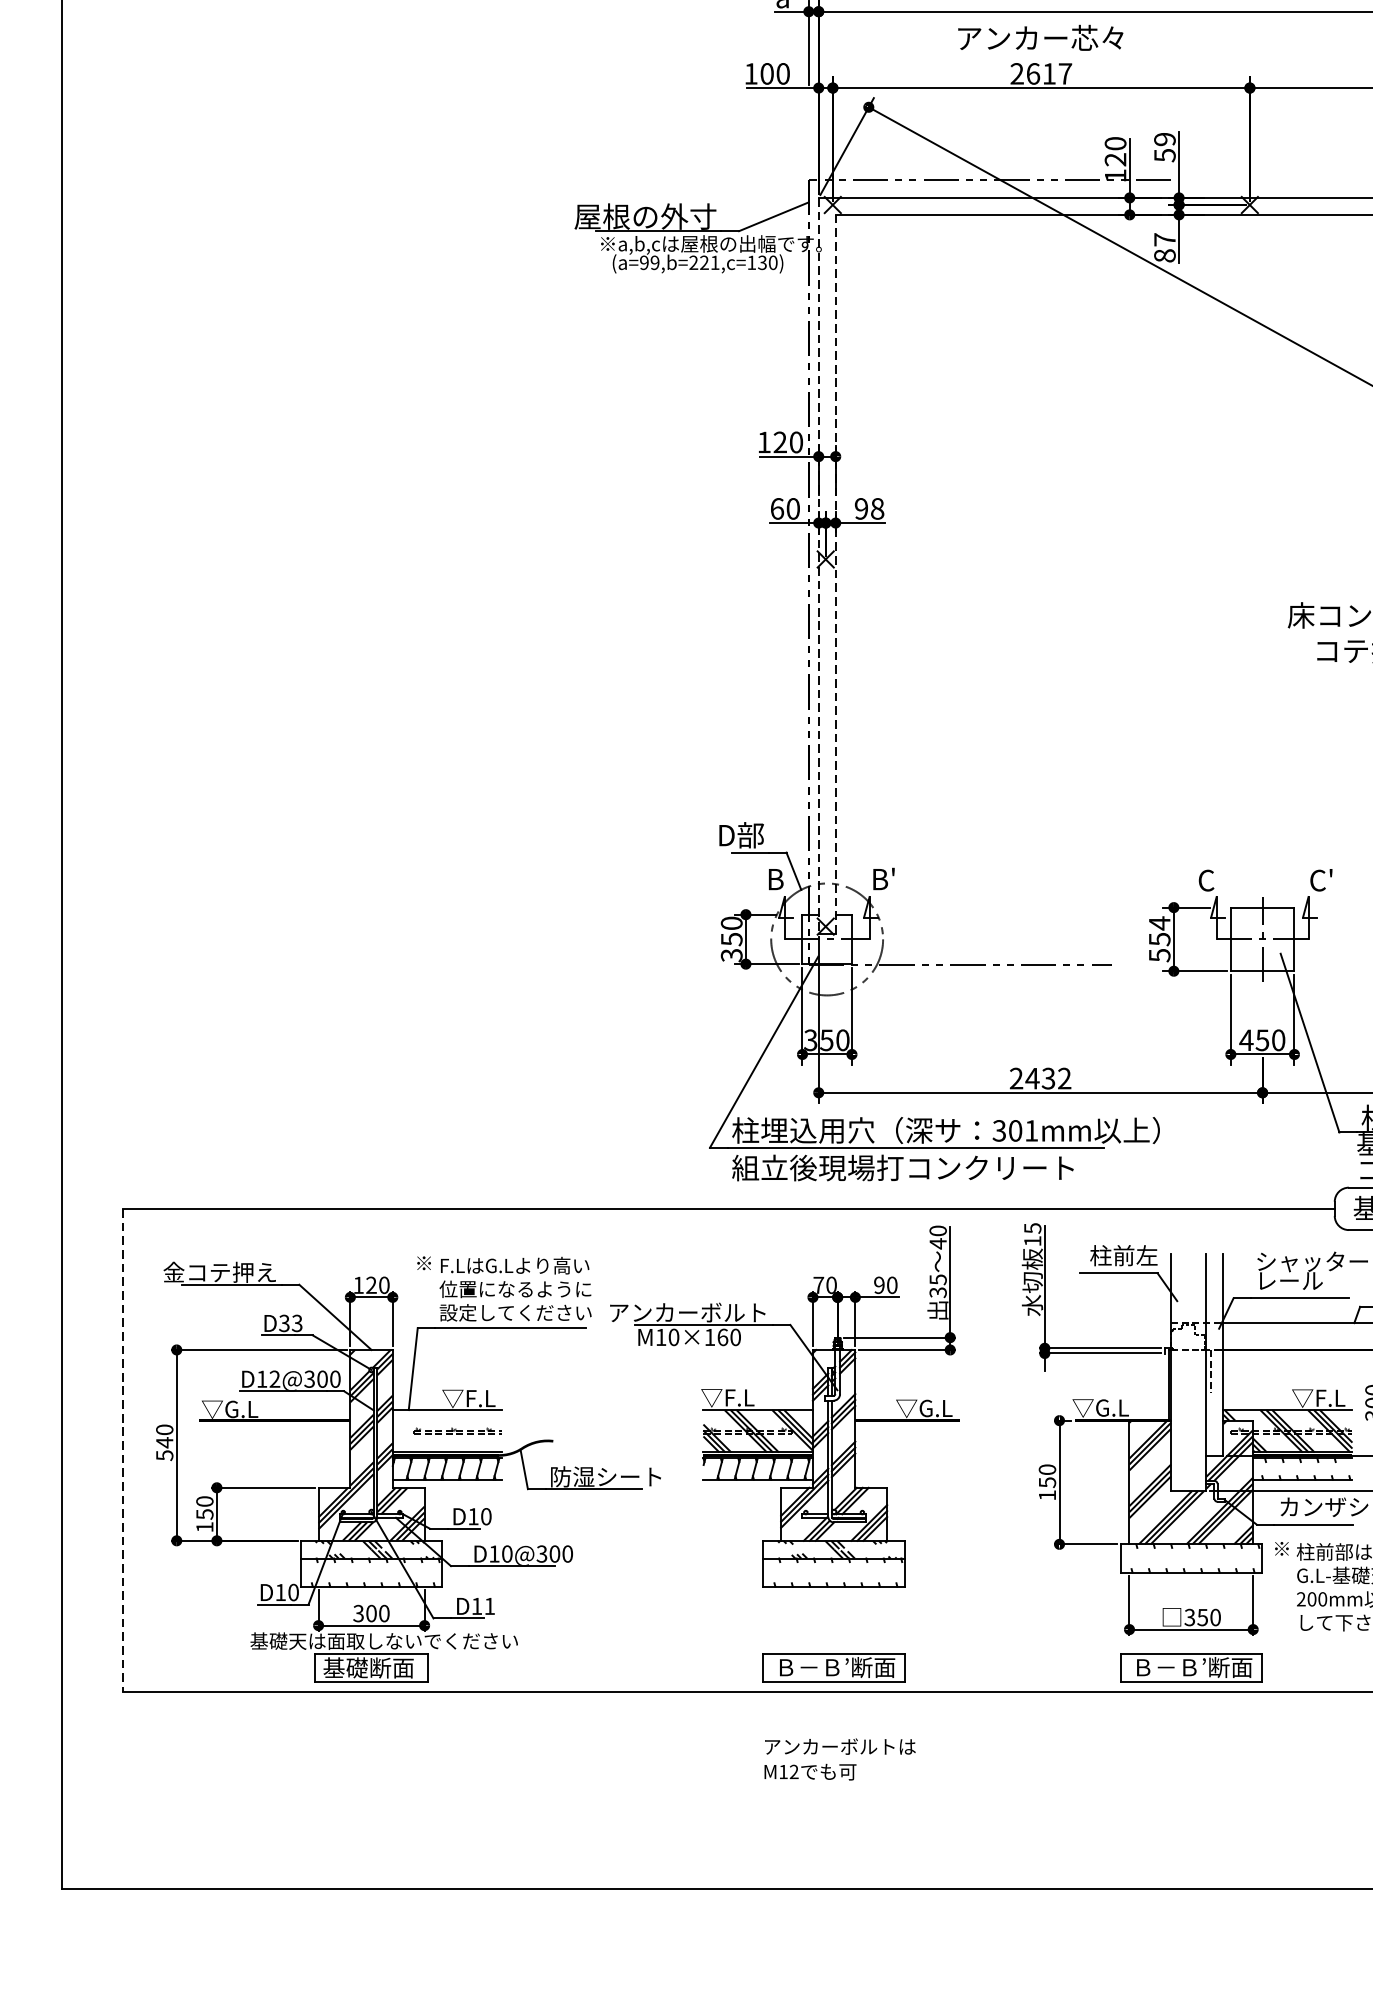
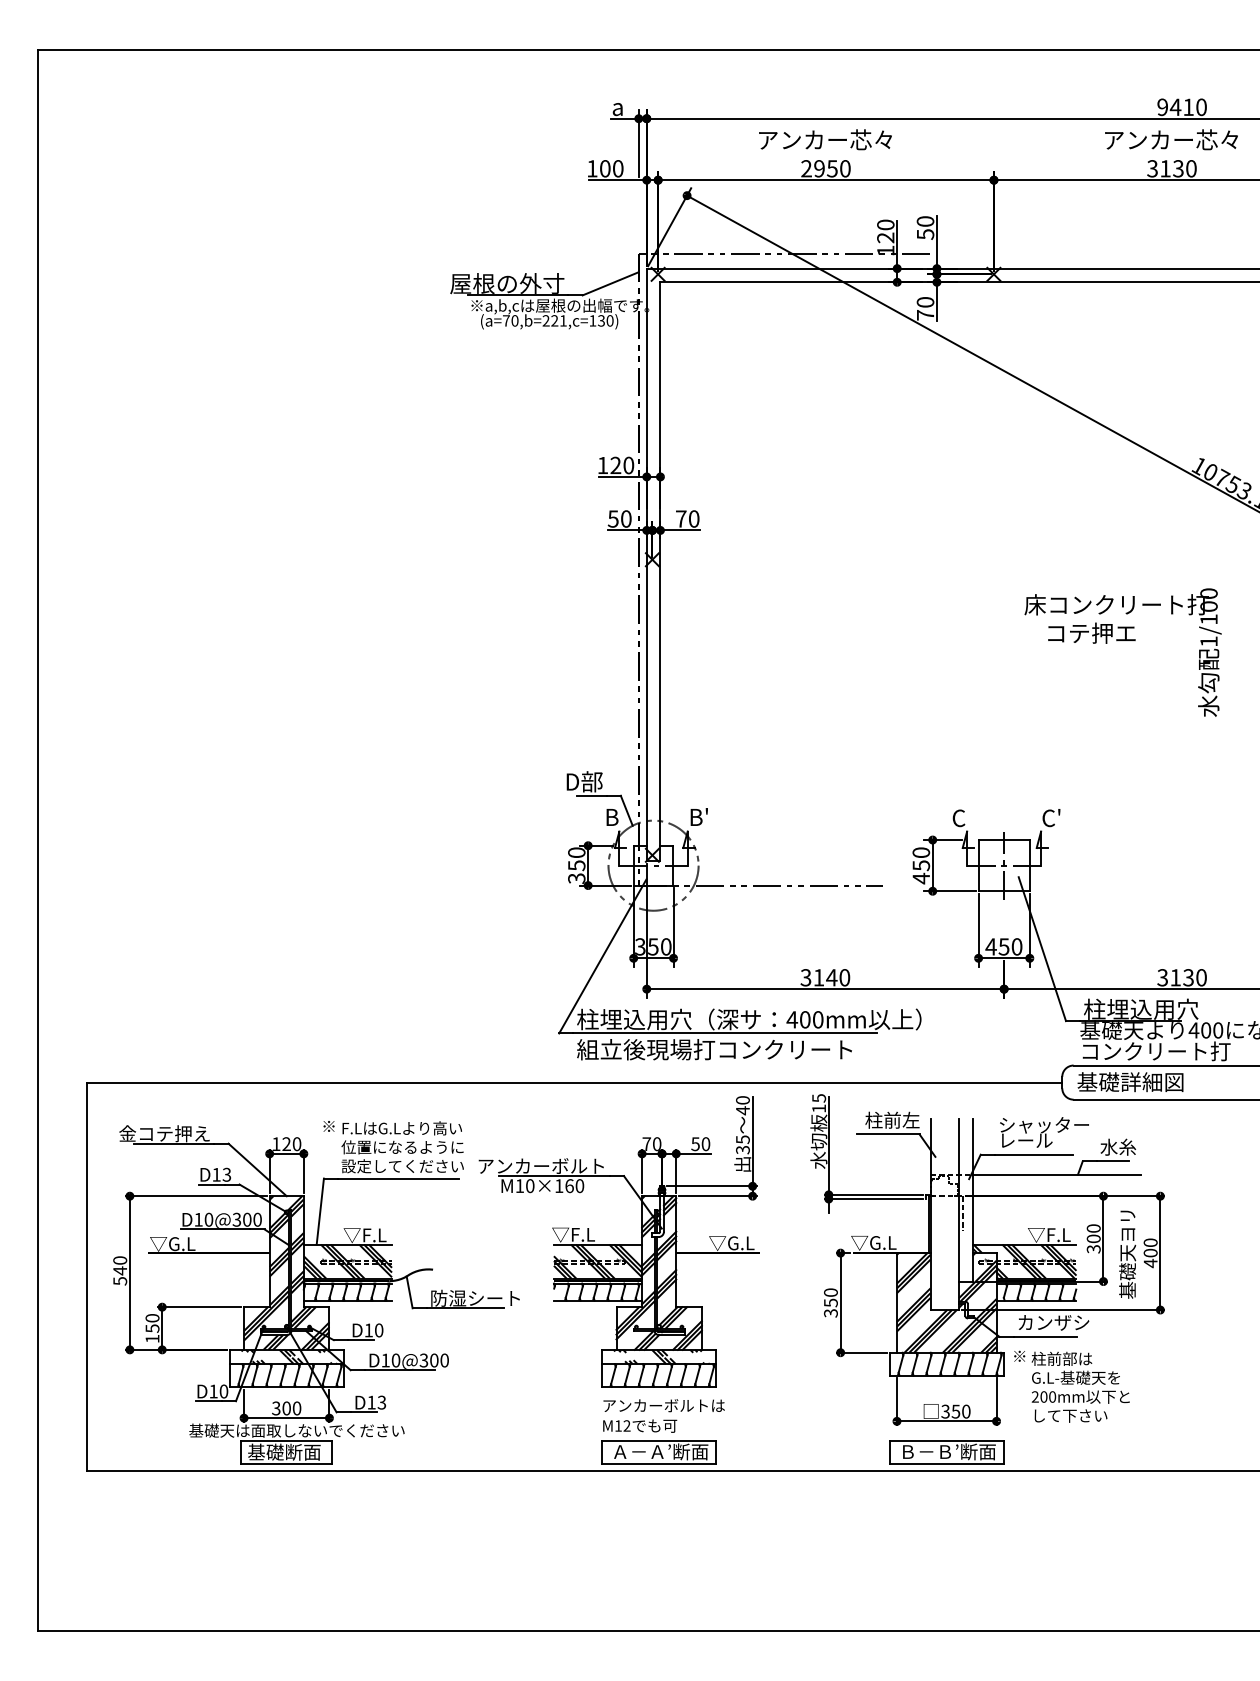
text: (1049, 73) -> (832, 168), 2617 -> 2950
text: (1164, 139) -> (925, 221), 59 -> 50
text: (1164, 247) -> (925, 308), 87 -> 70
text: (649, 262) -> (510, 320), (a=99,b=221,c=130) -> (a=70,b=221,c=130)
text: (776, 508) -> (612, 518), 60 -> 50
text: (869, 508) -> (687, 518), 98 -> 70
line: (818, 566) -> (646, 565), dashed -> solid
line: (835, 574) -> (660, 571), dashed -> solid
text: (1159, 939) -> (921, 865), 554 -> 450
text: (1040, 1078) -> (825, 977), 2432 -> 3140
text: (1014, 1130) -> (804, 1019), 301mm -> 400mm
text: (879, 1284) -> (695, 1143), 90 -> 50
text: (284, 1323) -> (216, 1174), D33 -> D13
text: (274, 1378) -> (208, 1219), D12@300 -> D10@300
hatch: (447, 1431) -> (347, 1261), added
line: (122, 1450) -> (86, 1277), dashed -> solid
hatch: (1306, 1468) -> (1039, 1291), added
text: (1046, 1495) -> (830, 1313), 150 -> 350
hatch: (1189, 1557) -> (945, 1363), added
hatch: (370, 1572) -> (285, 1375), added
hatch: (833, 1572) -> (658, 1375), added
text: (489, 1606) -> (381, 1402), D11 -> D13
text: (808, 1667) -> (638, 1451), Ｂ－Ｂ’断面 -> Ａ－Ａ’断面
text: (839, 1758) -> (663, 1415), moved

